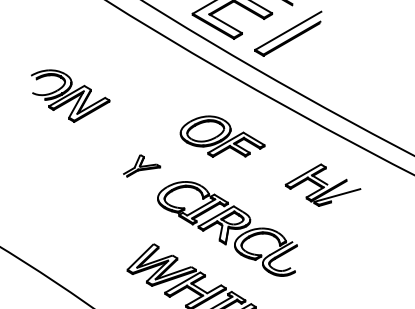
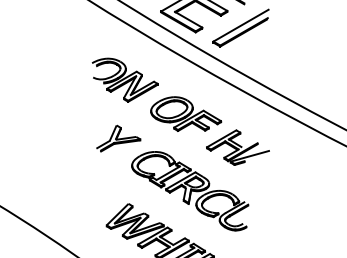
part: (69, 95) -> (124, 79), moved
part: (141, 165) -> (118, 138), size x1.43
part: (322, 185) -> (237, 147), moved

